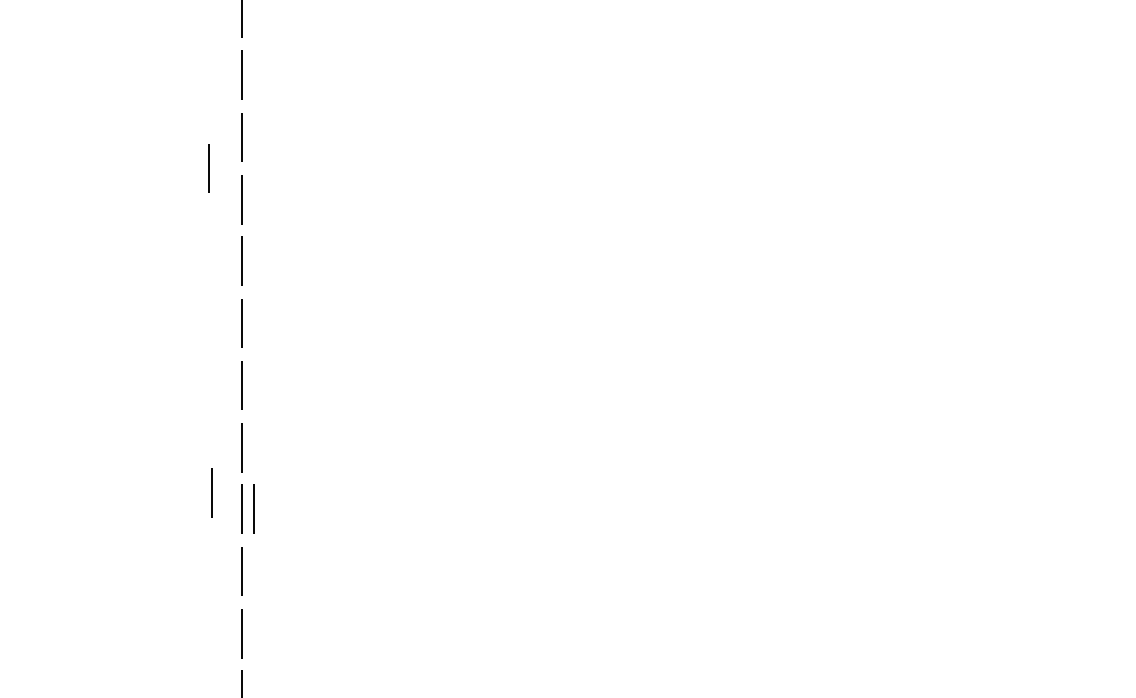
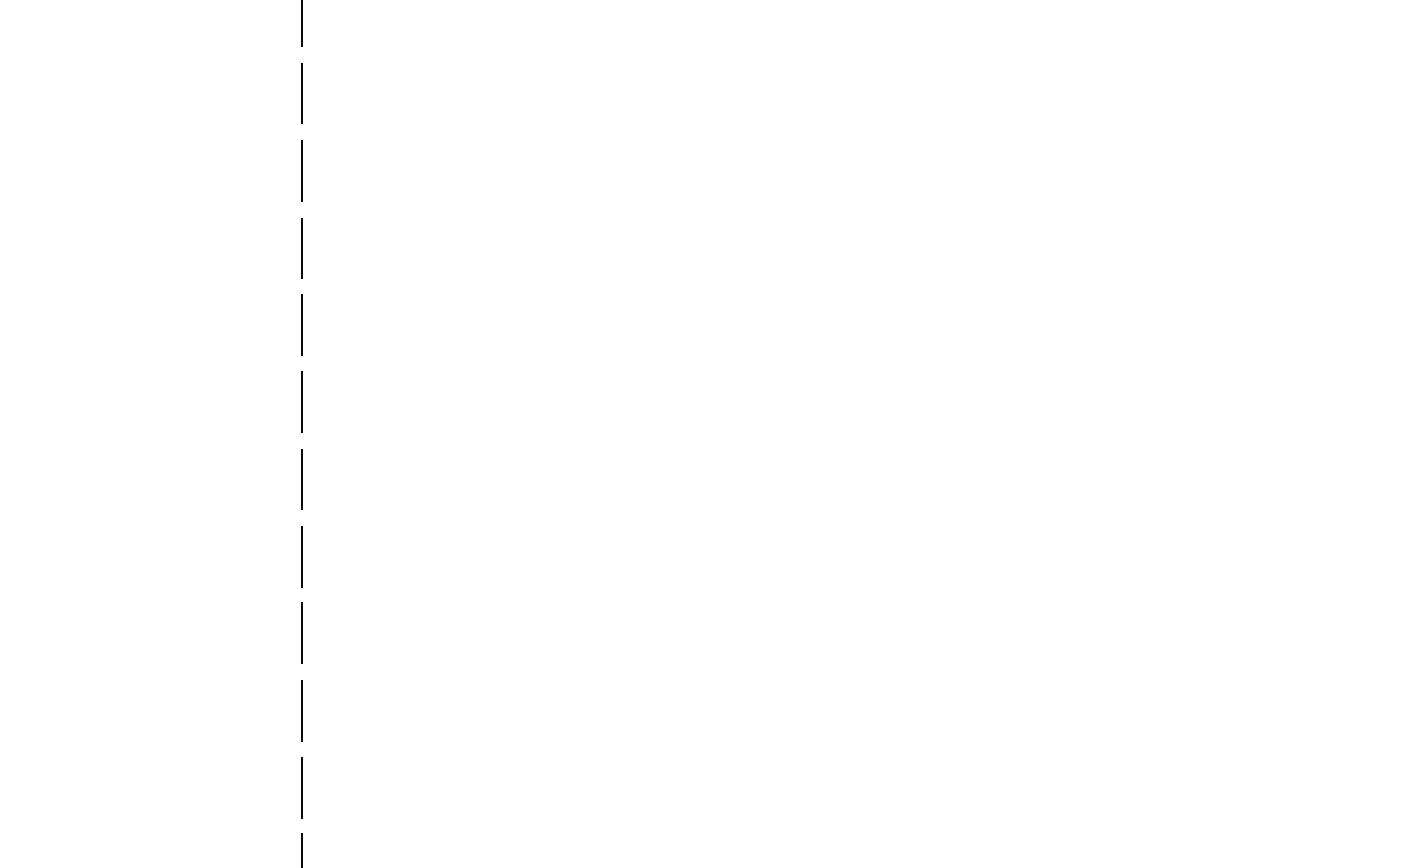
line: (209, 168) -> (260, 209), removed
line: (211, 492) -> (263, 612), removed
line: (253, 508) -> (315, 632), removed

